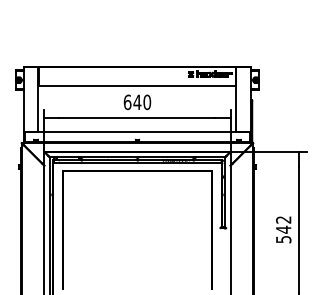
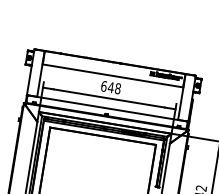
text: (147, 102) -> (118, 88), 640 -> 648

